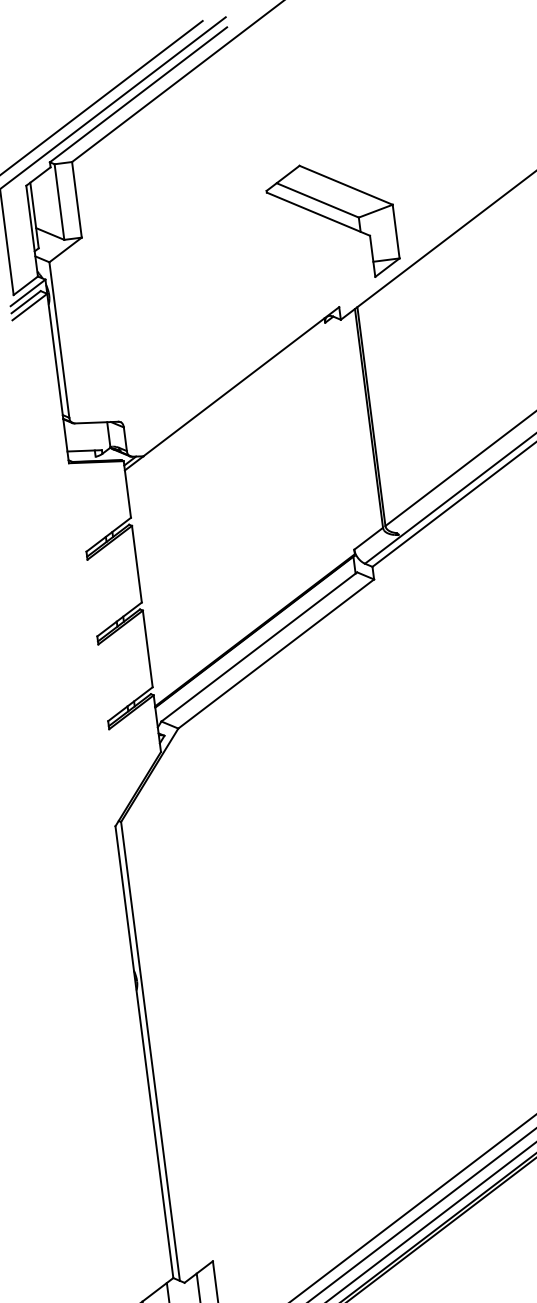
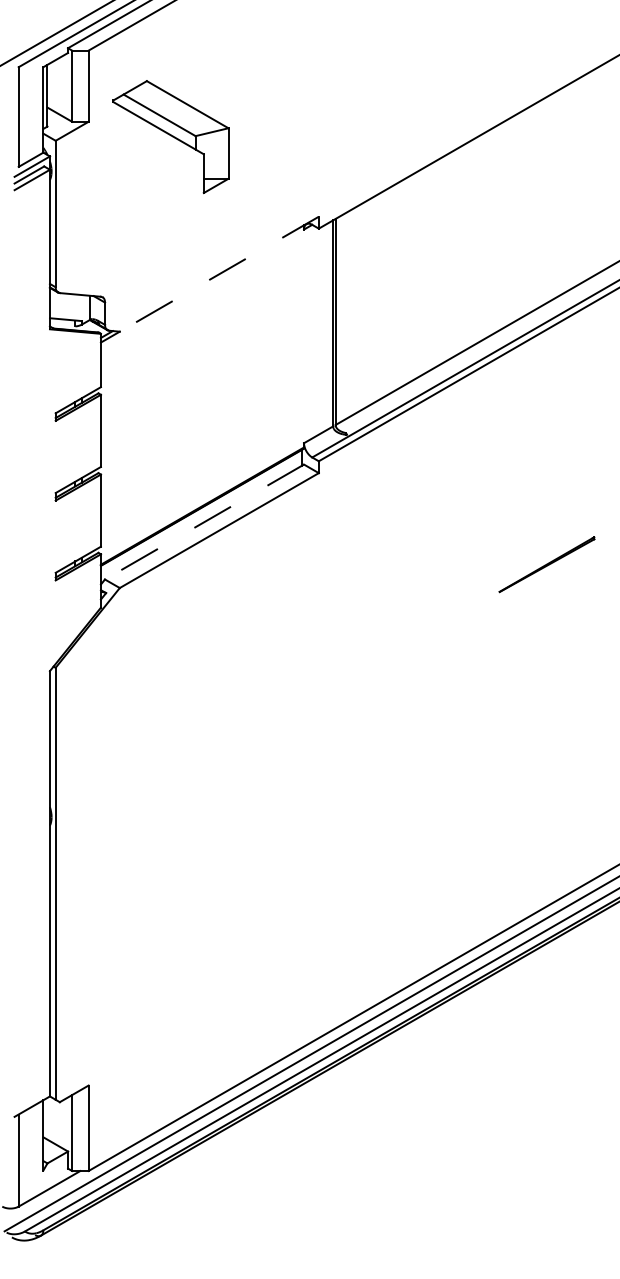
part: (332, 222) -> (170, 137), moved
line: (241, 381) -> (219, 274), solid -> dashed
line: (259, 647) -> (204, 522), solid -> dashed

